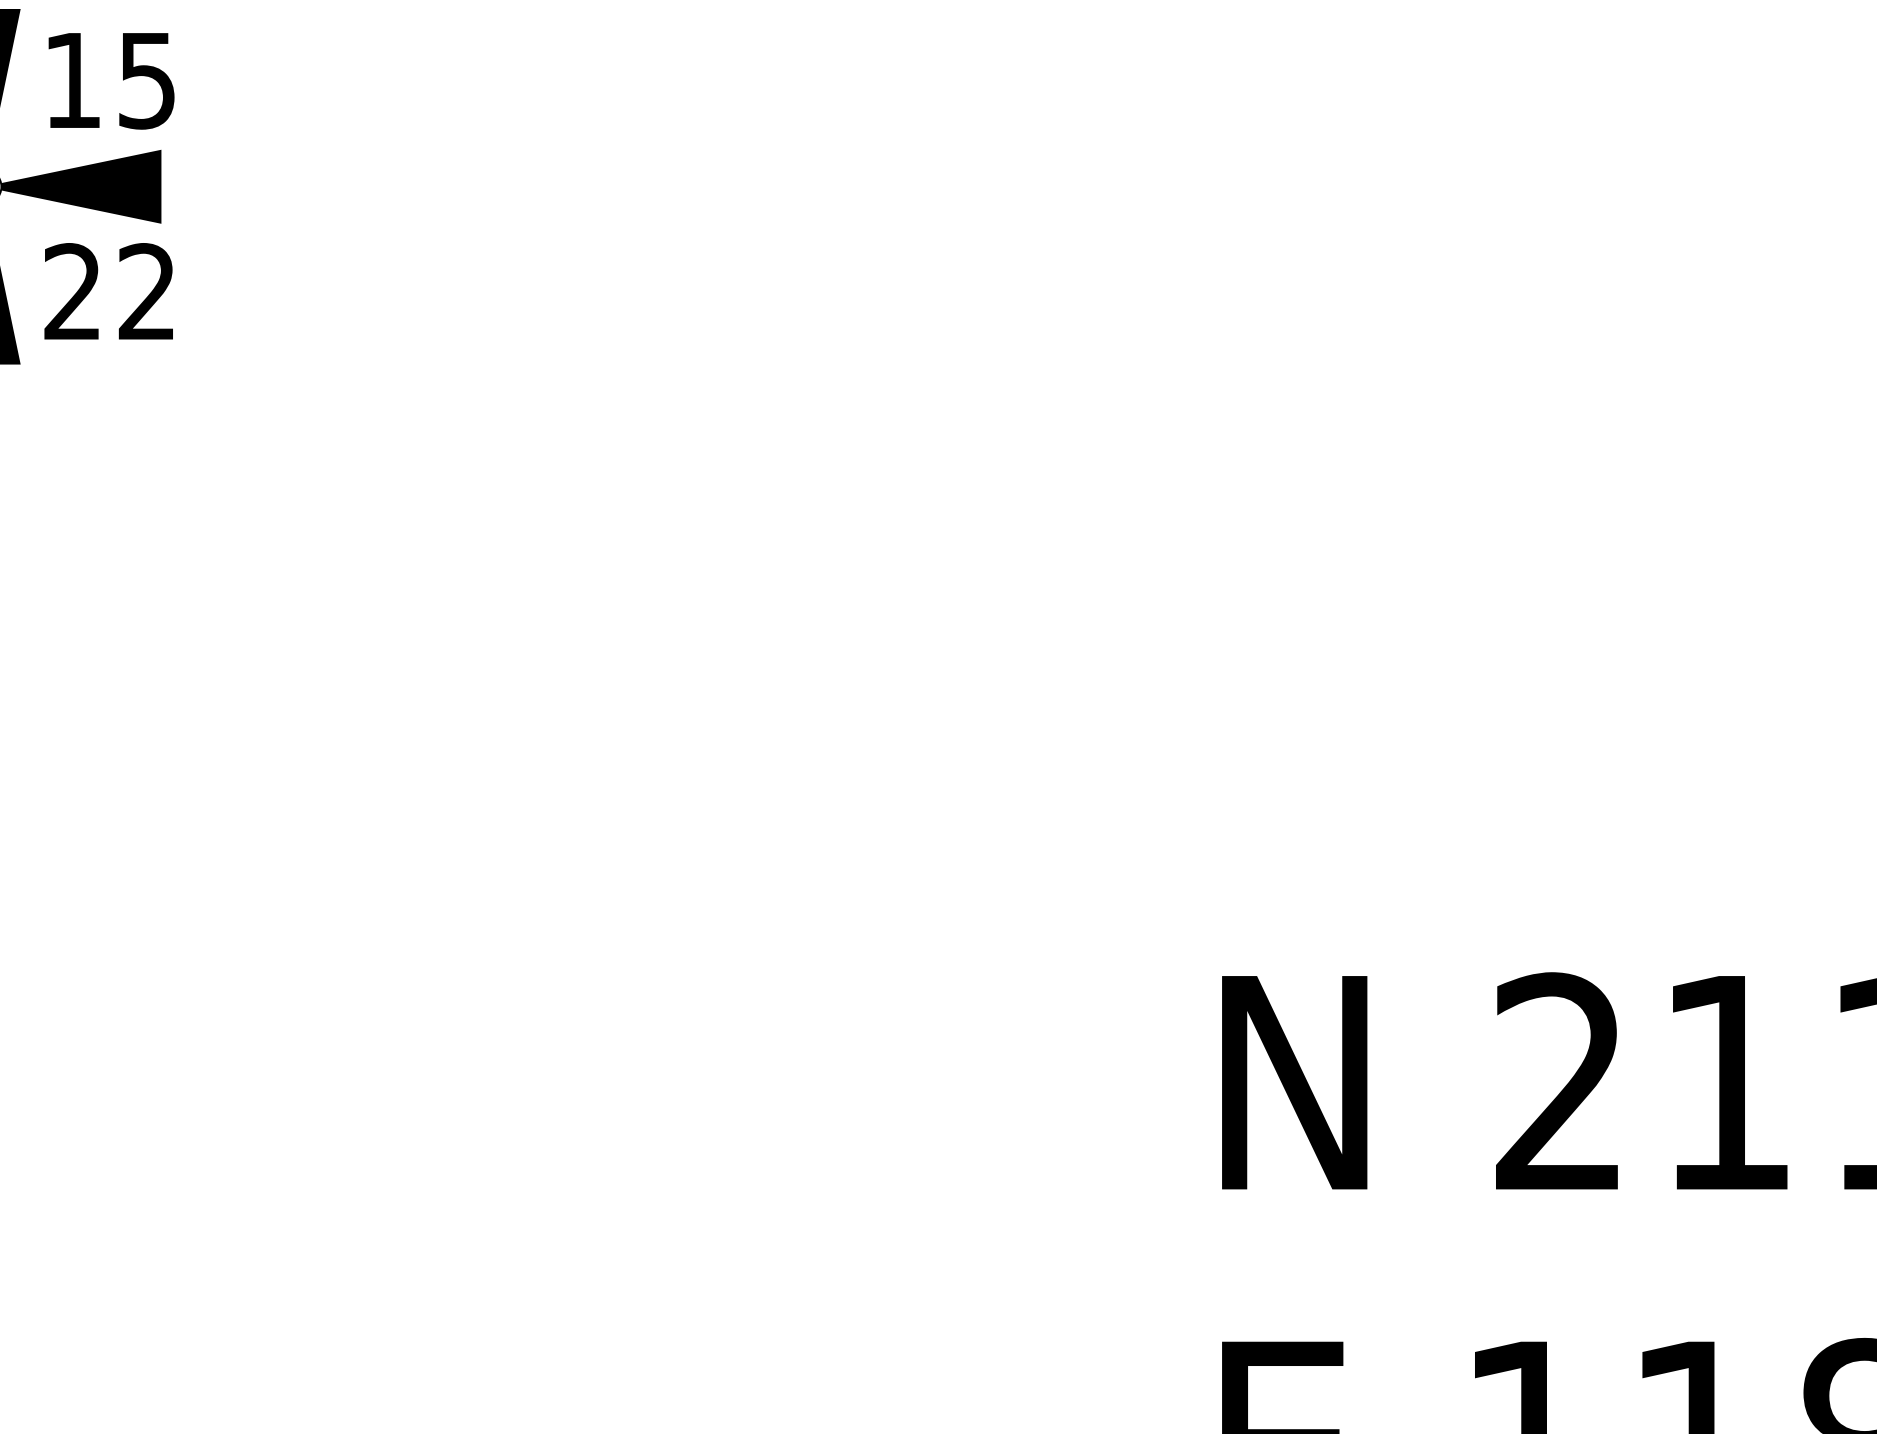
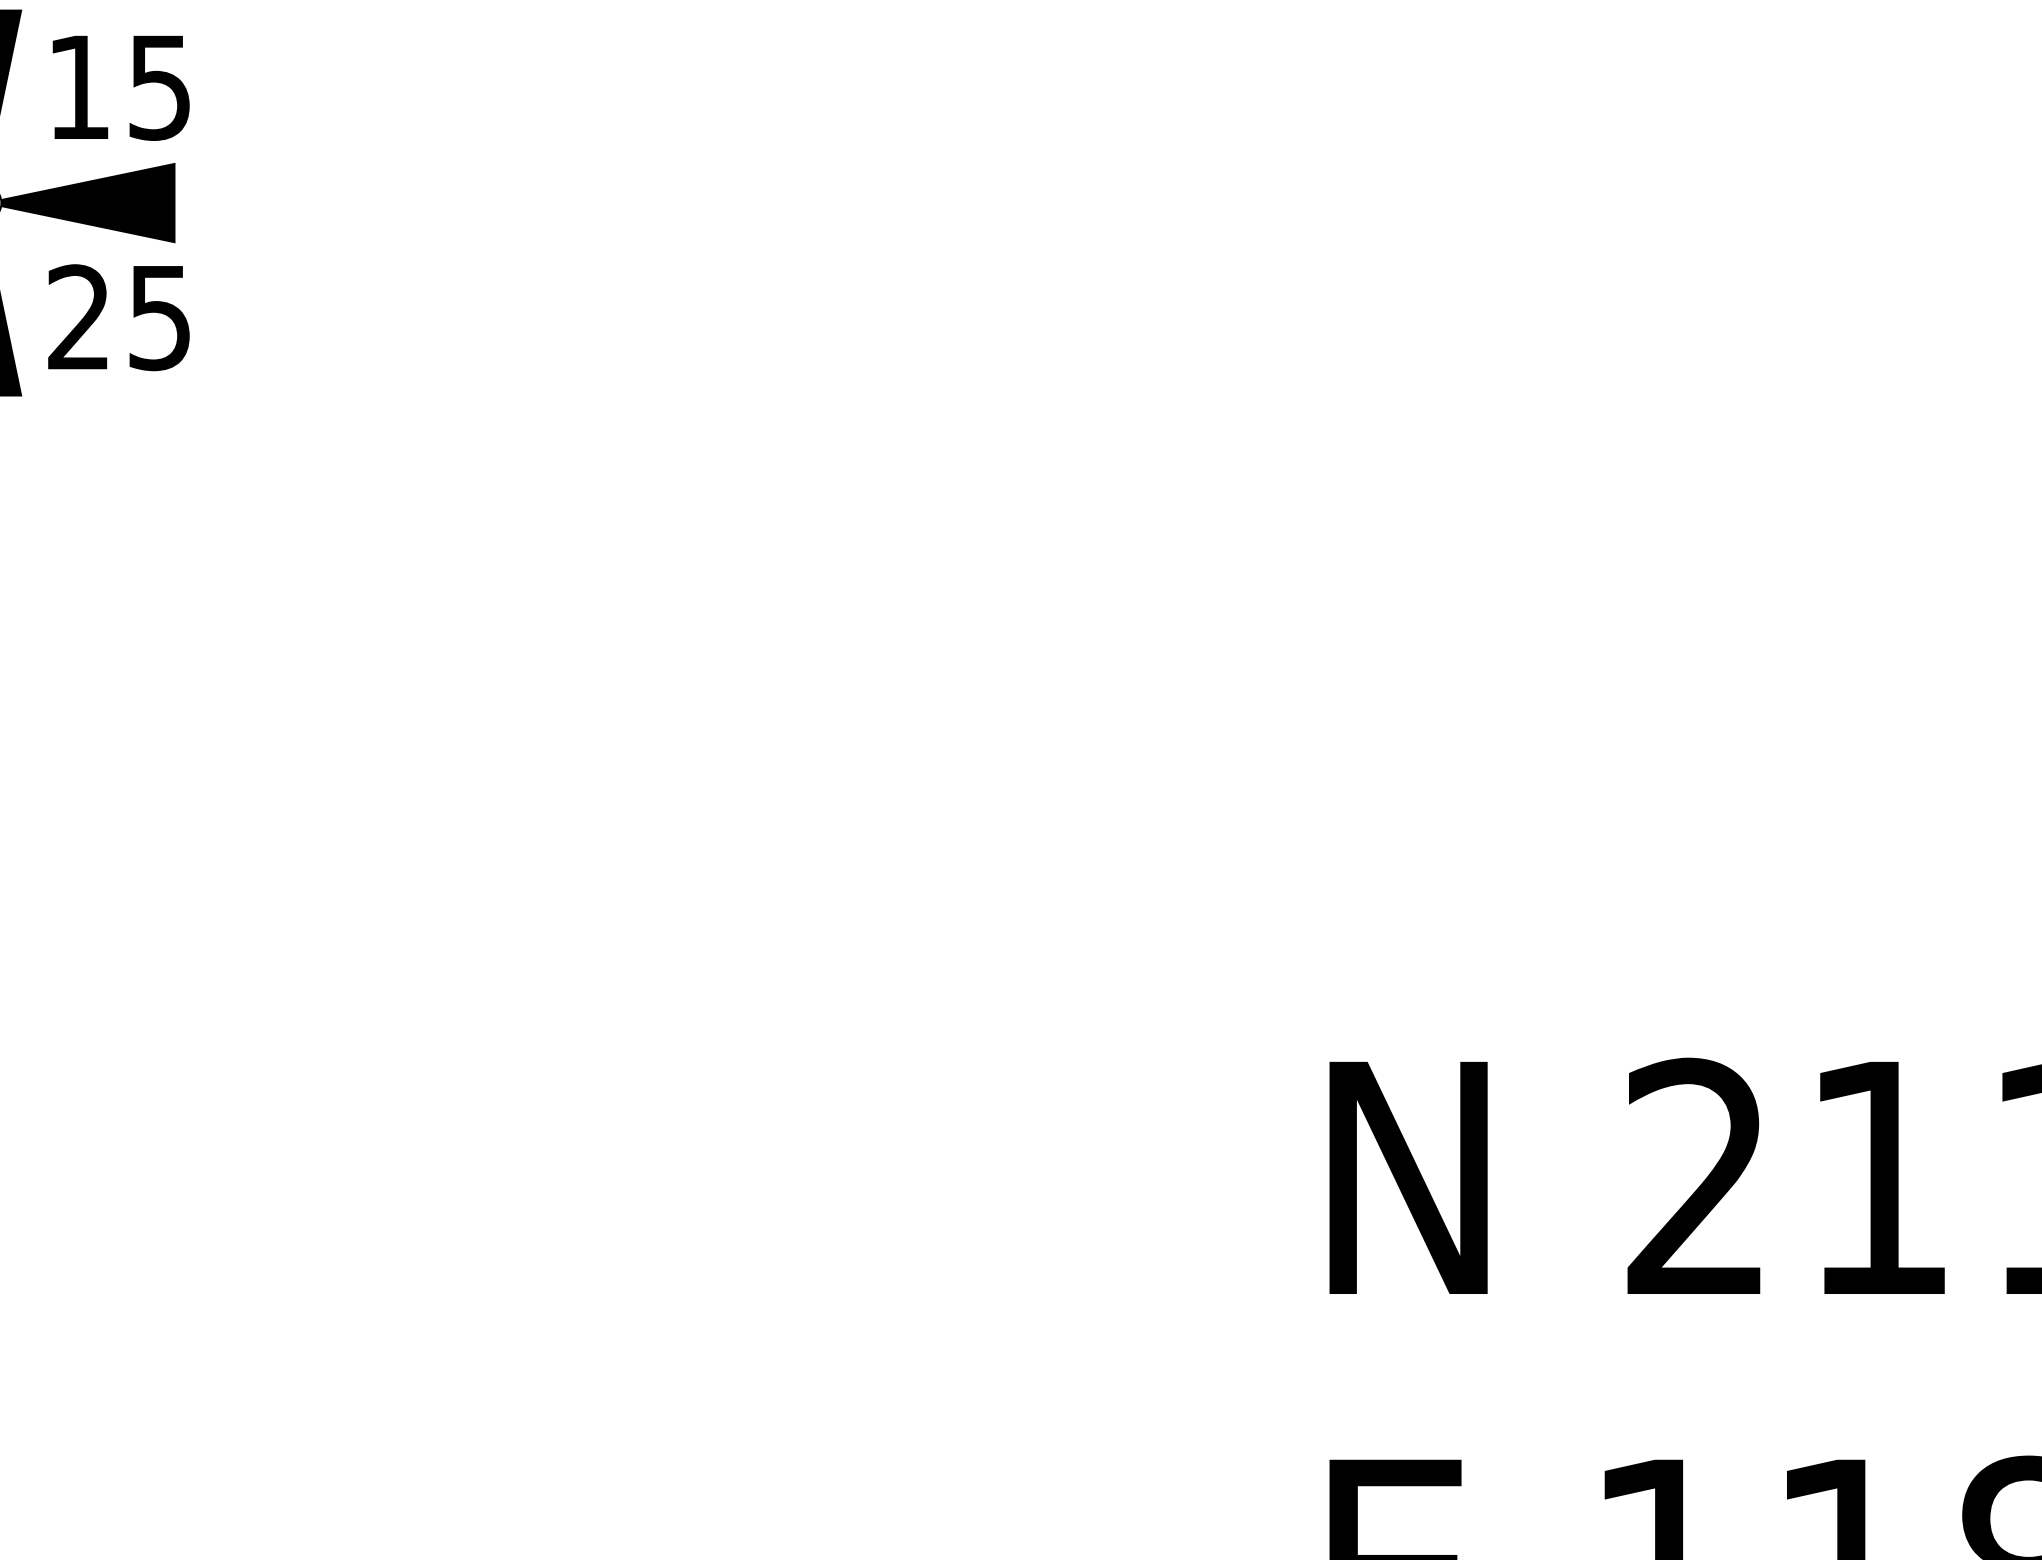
text: (146, 292) -> (159, 318), 22 -> 25

